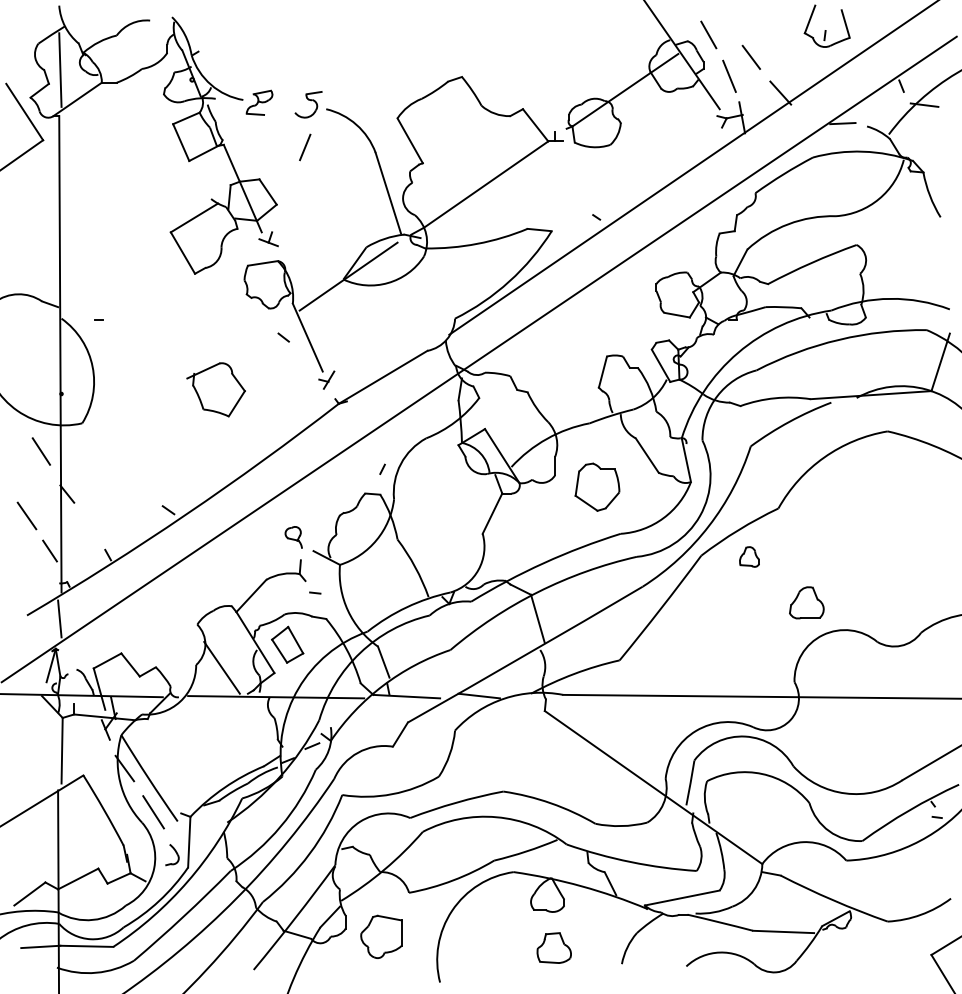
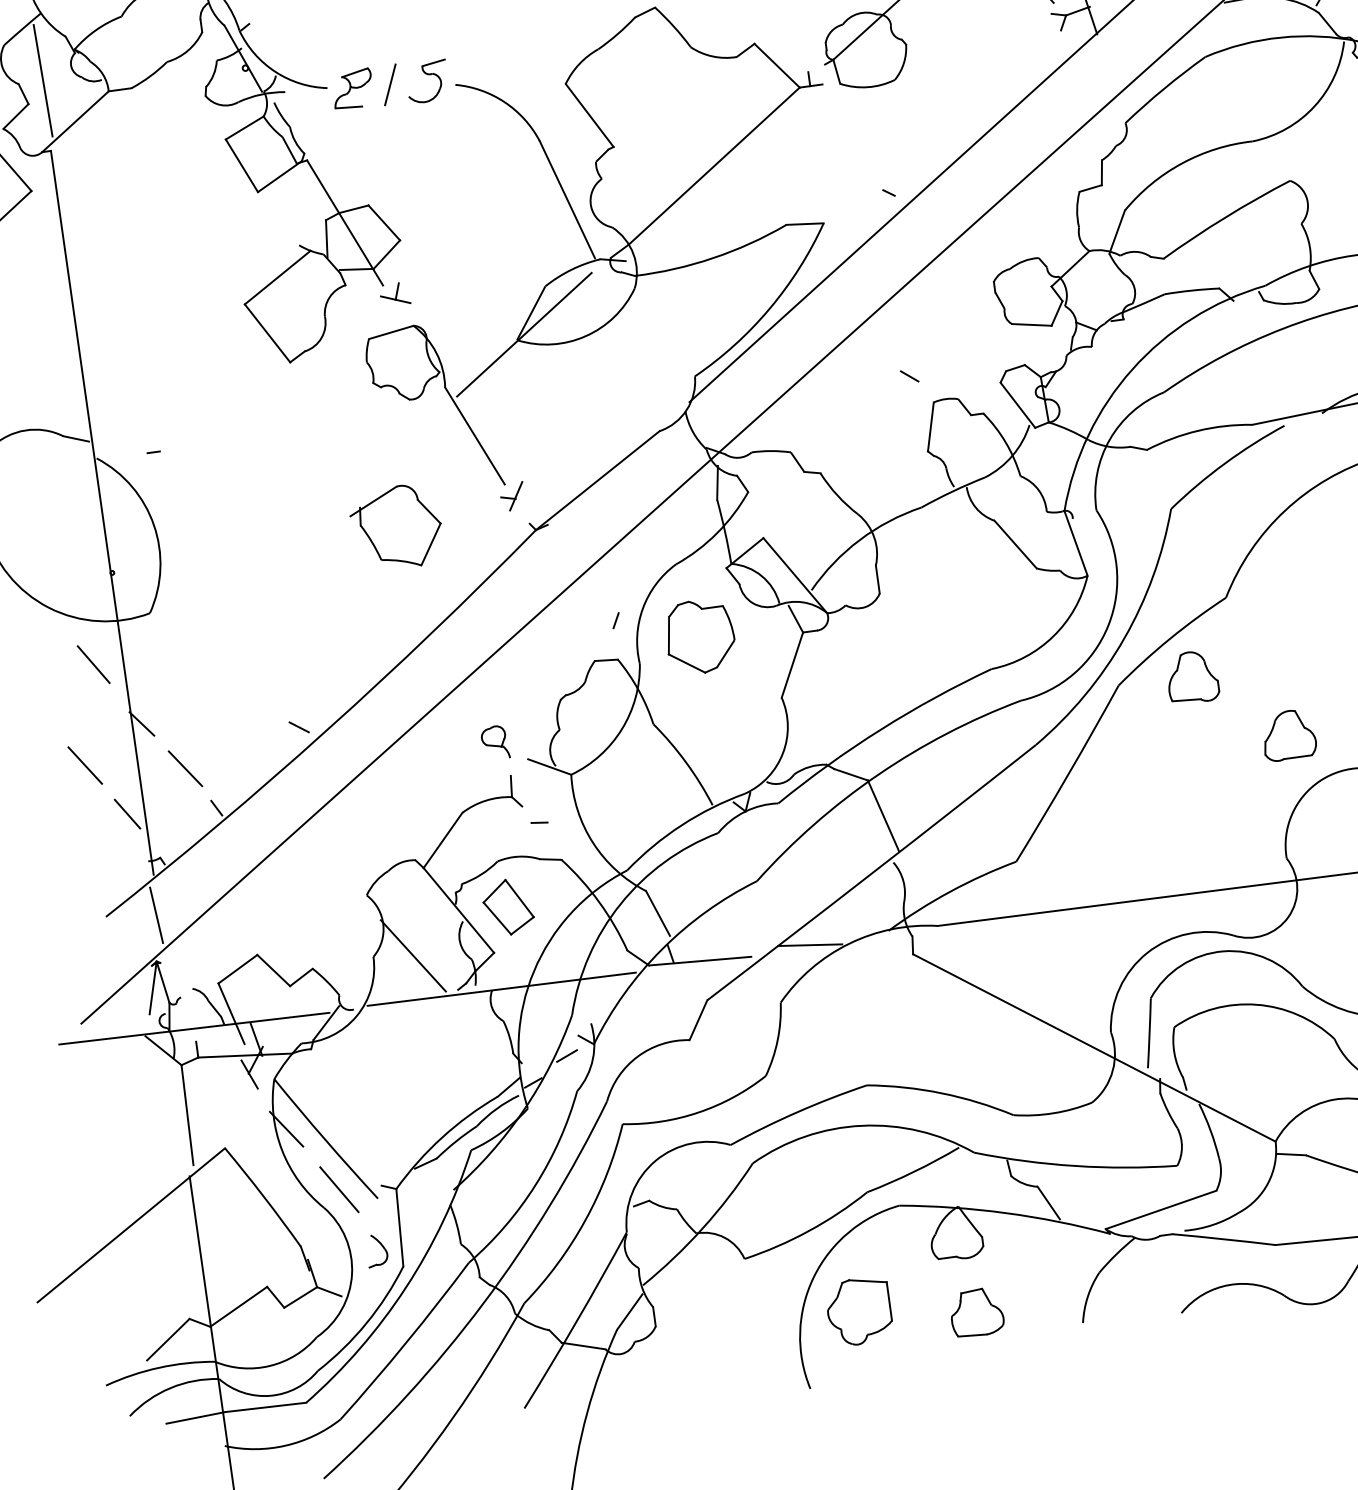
line: (305, 147) -> (390, 84), moved
line: (283, 337) -> (909, 376), moved
part: (215, 389) -> (395, 527), moved
part: (597, 486) -> (700, 635), moved
line: (91, 526) -> (185, 768), added
part: (749, 556) -> (1192, 676), size x1.67
part: (381, 936) -> (859, 1310), moved

